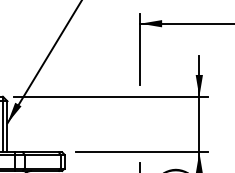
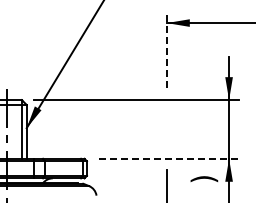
line: (140, 49) -> (166, 50), solid -> dashed
line: (141, 152) -> (168, 158), solid -> dashed

